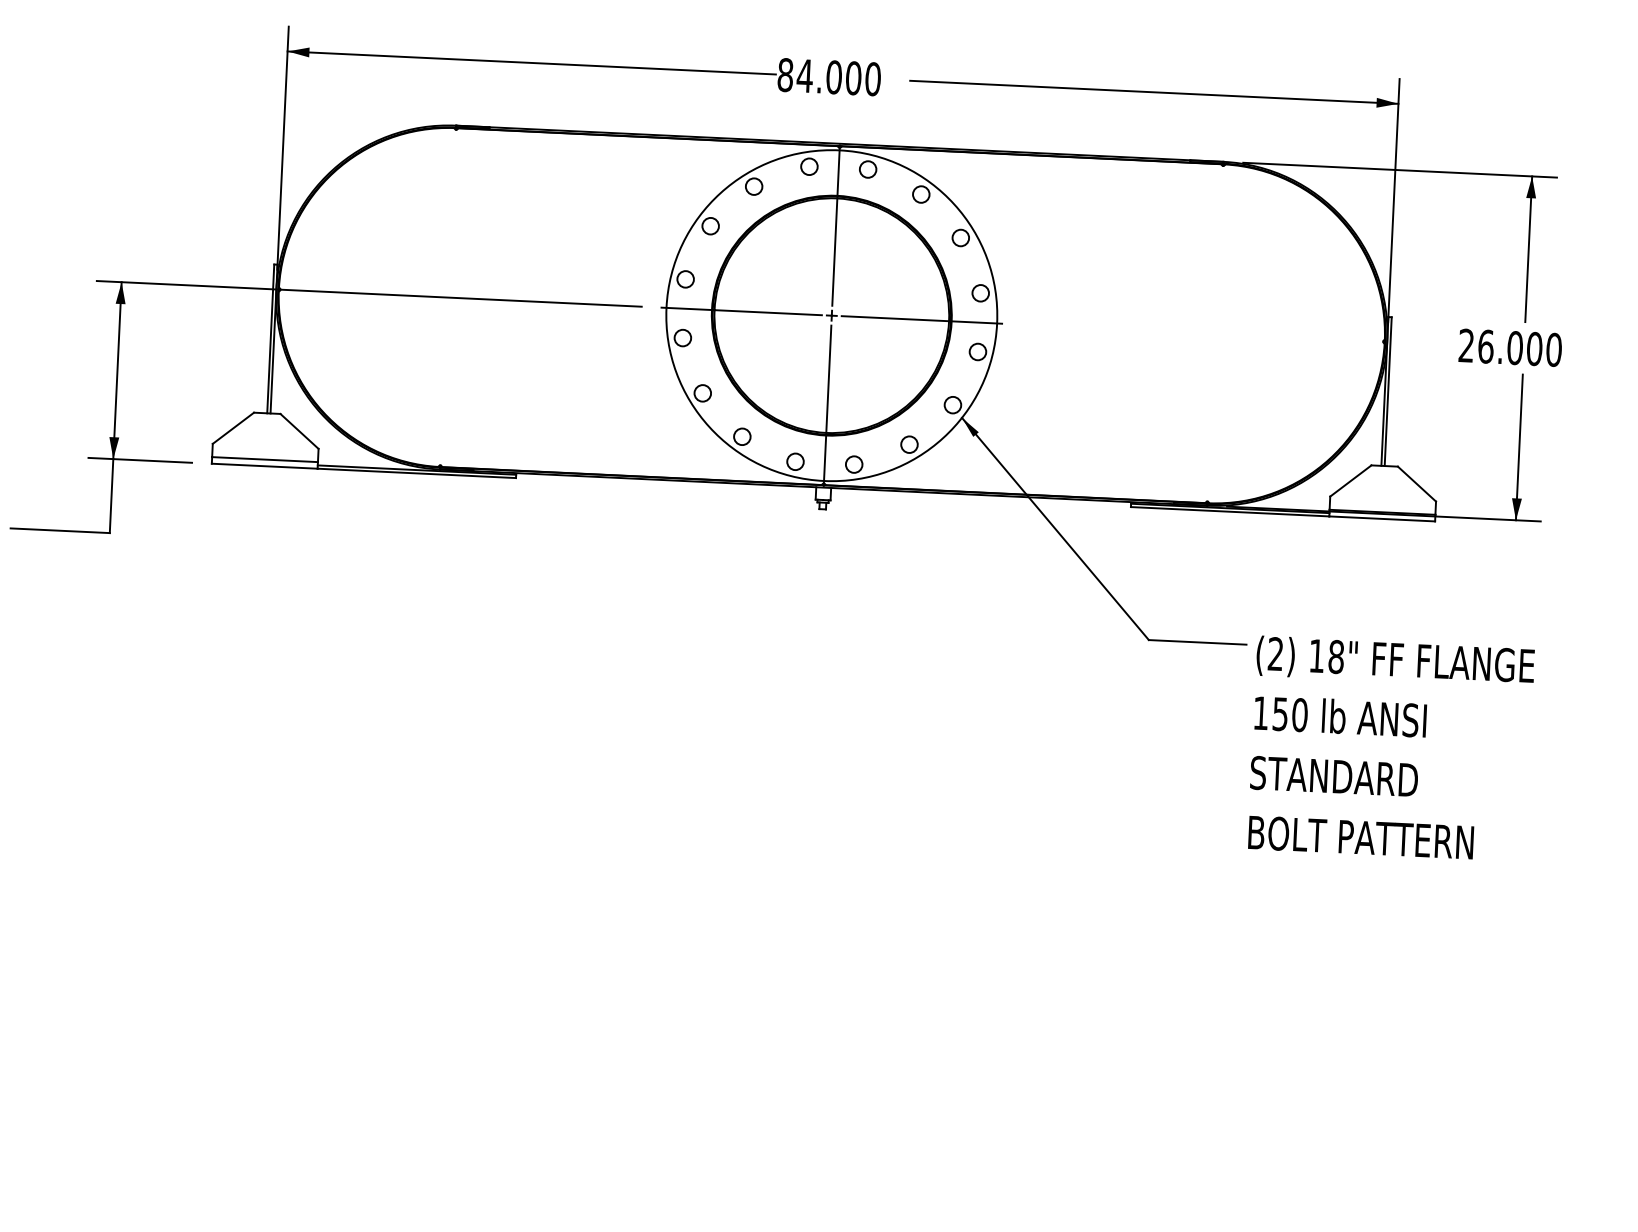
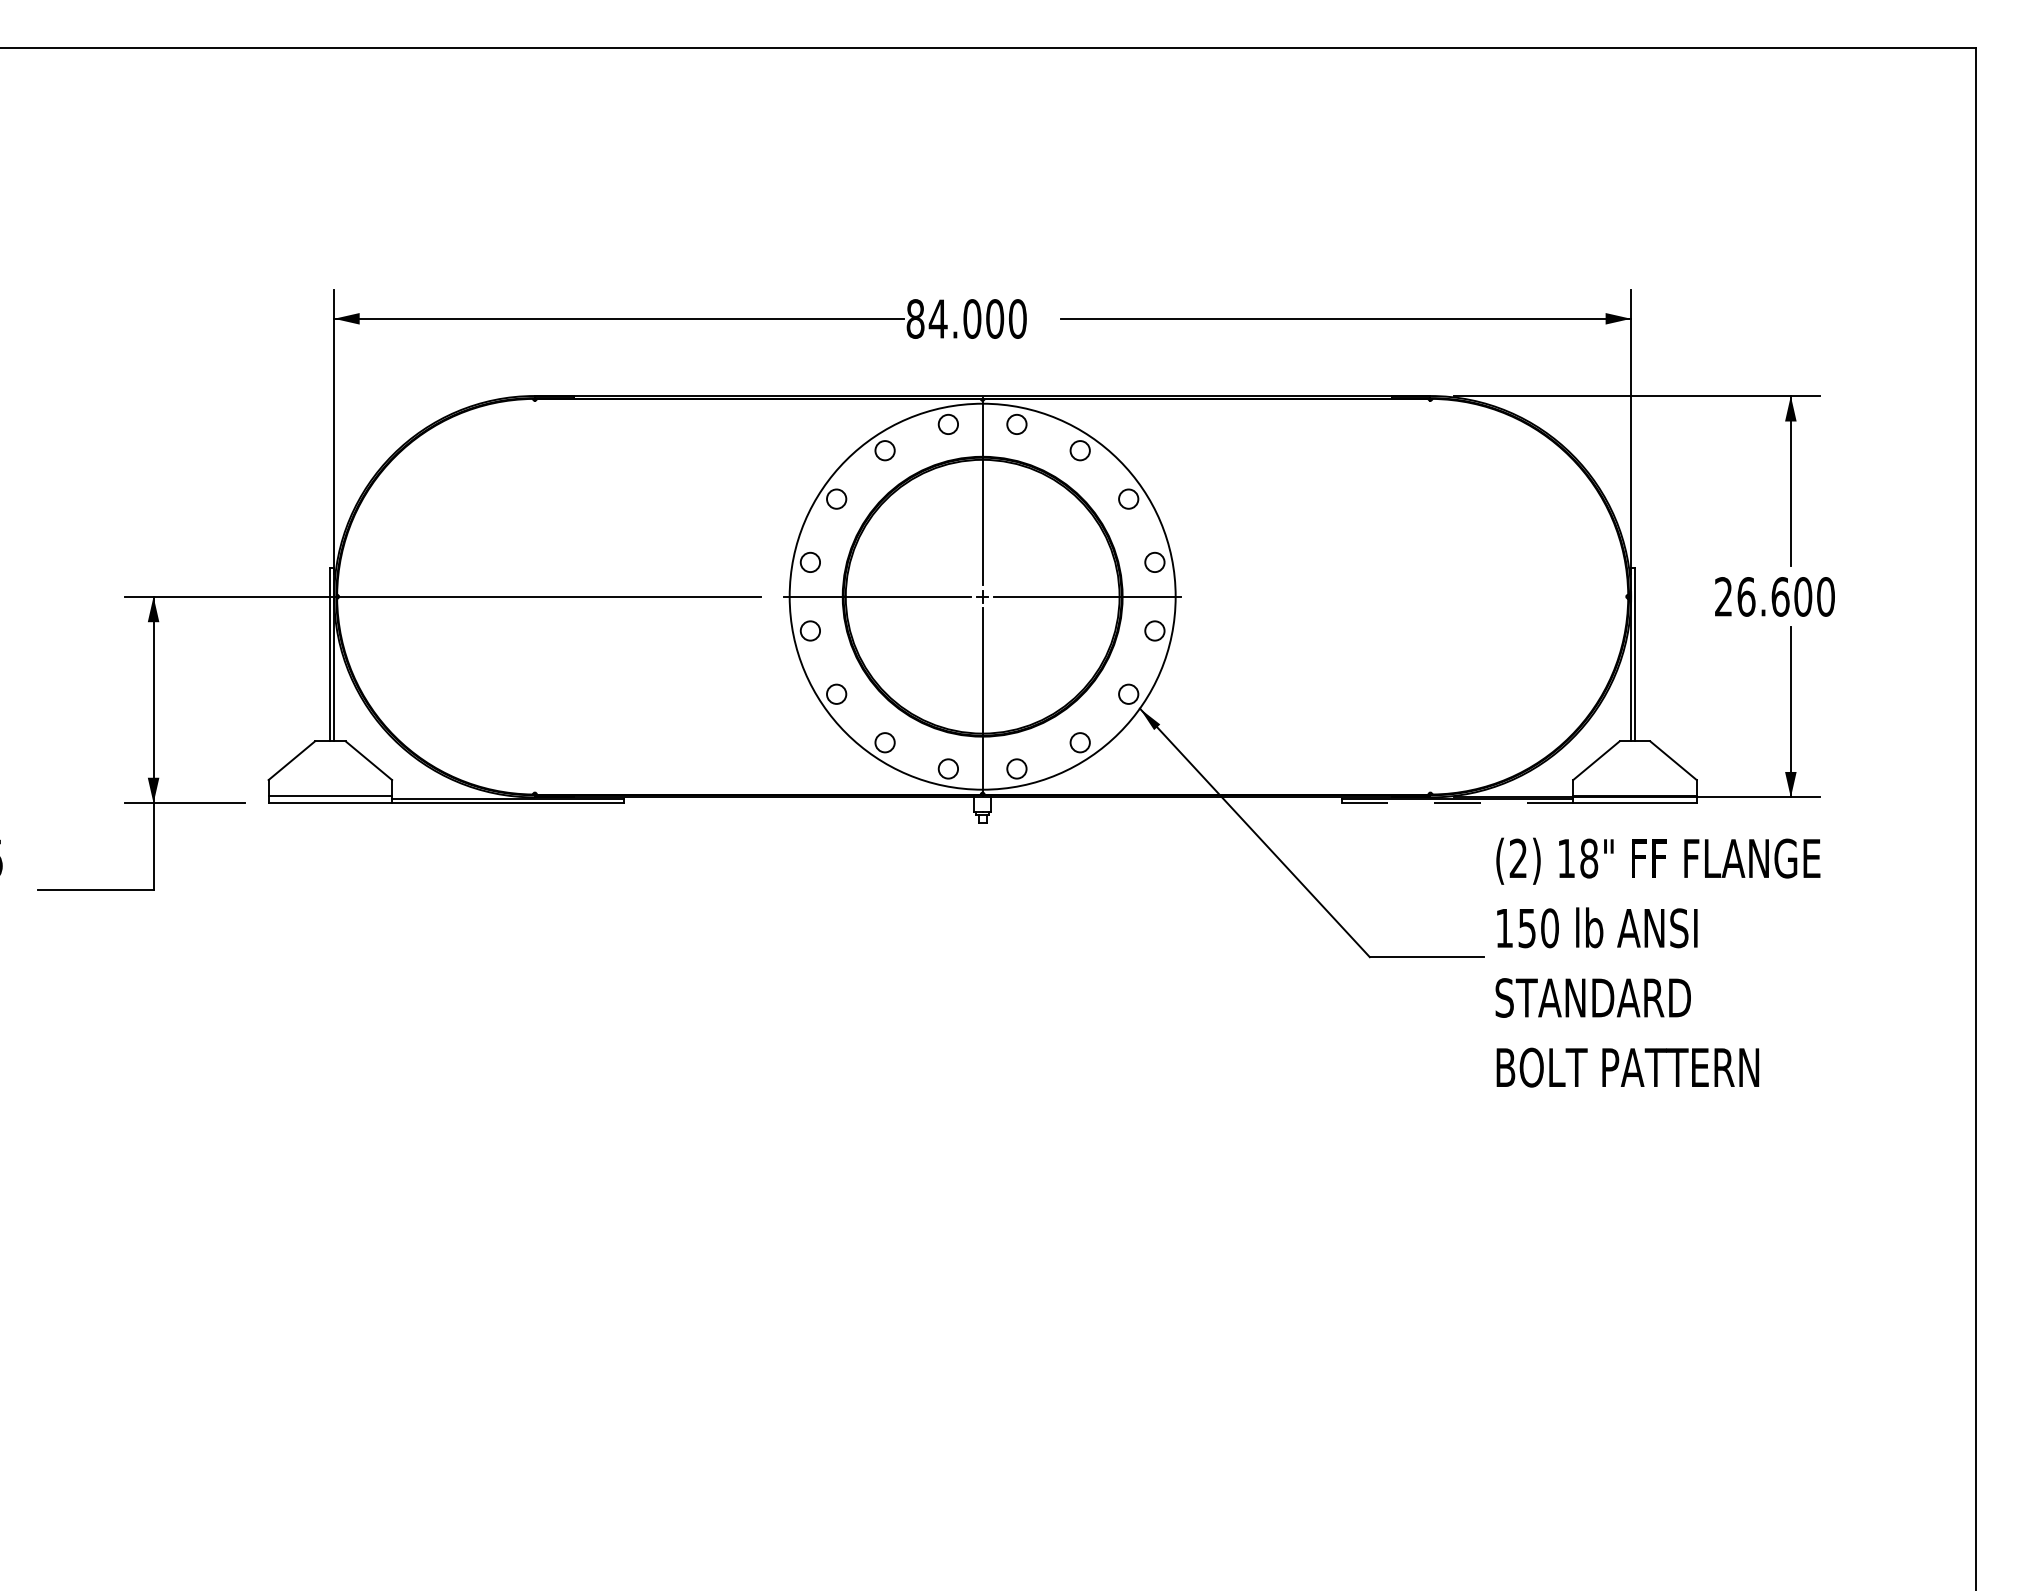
text: (1515, 347) -> (1780, 596), 26.000 -> 26.600
line: (1230, 511) -> (1457, 803), solid -> dashed
text: (1390, 748) -> (1657, 962), moved

